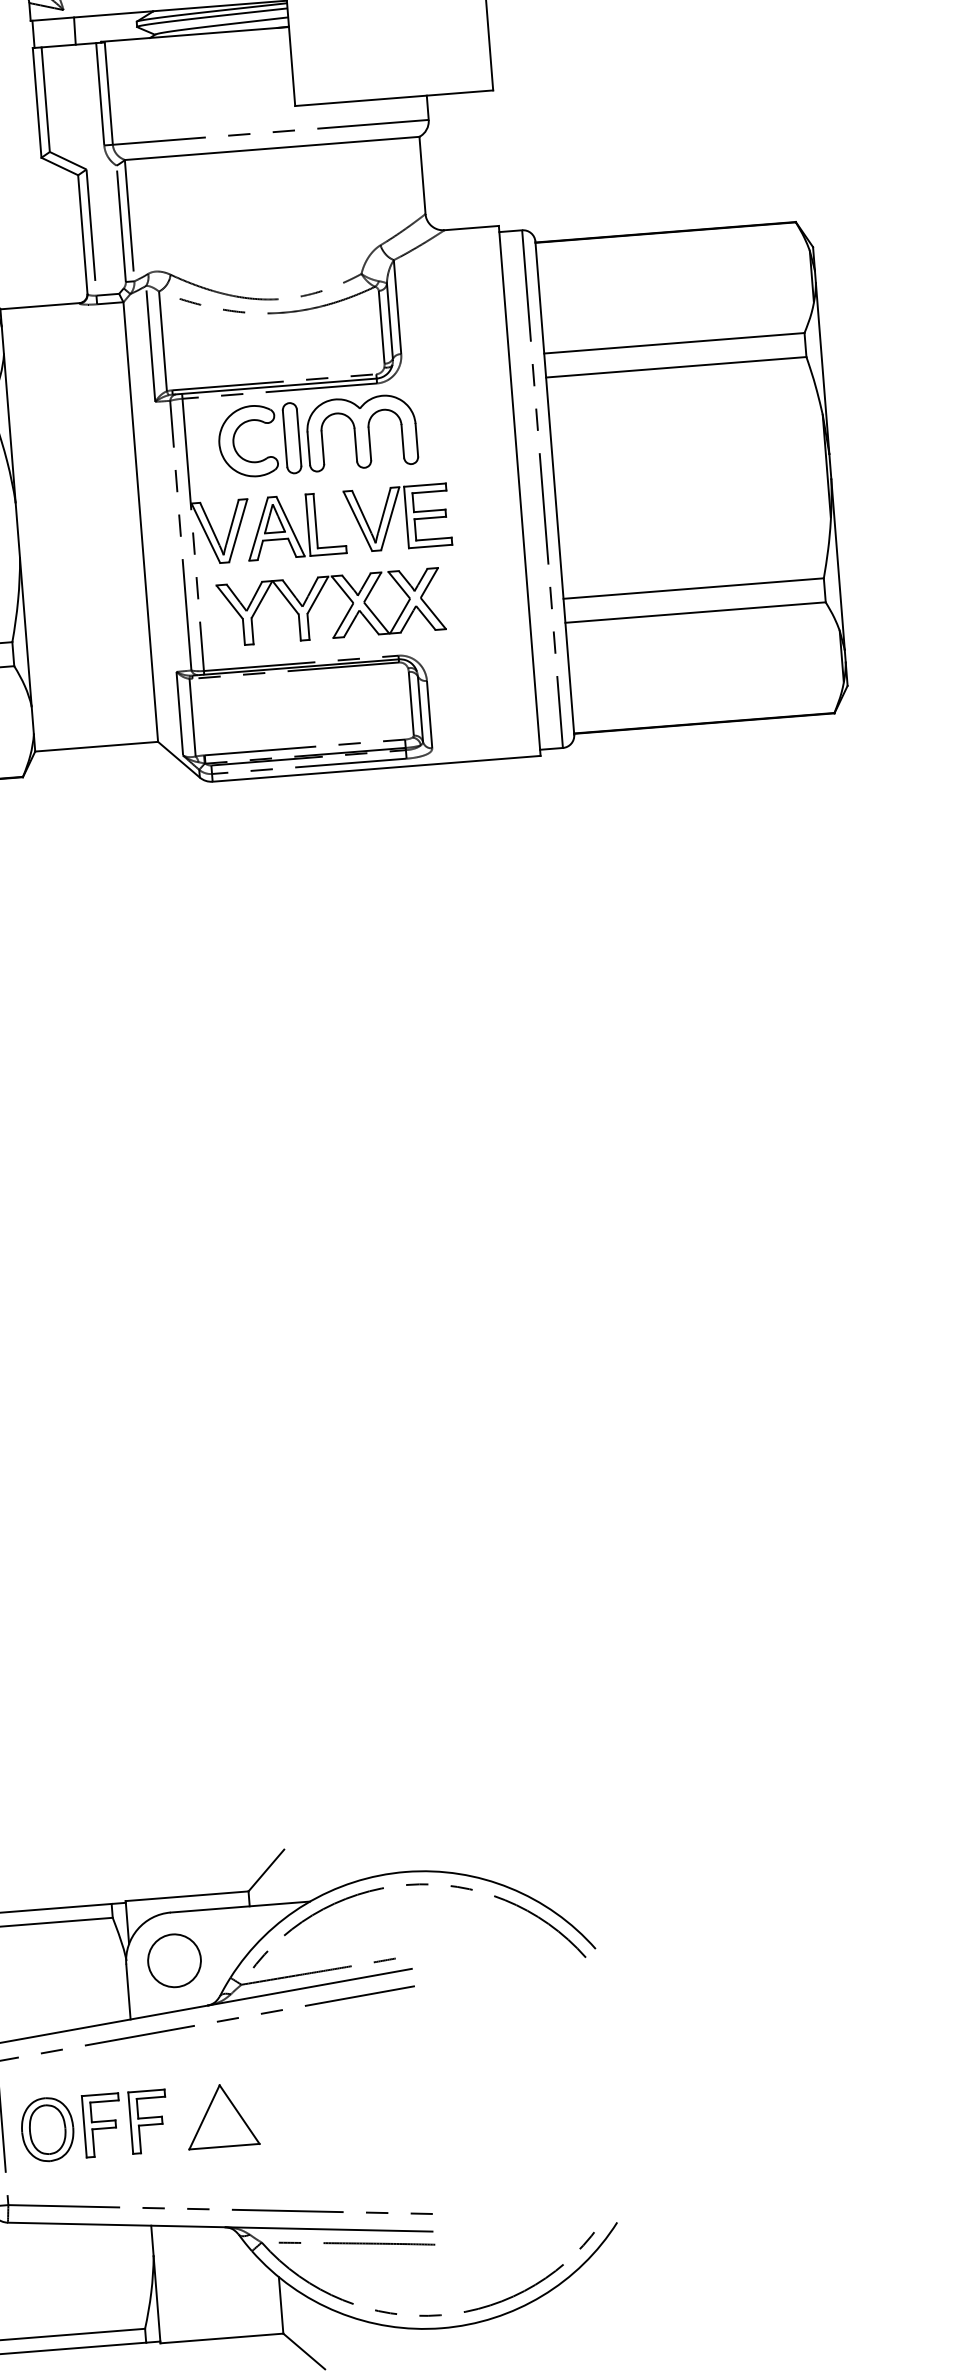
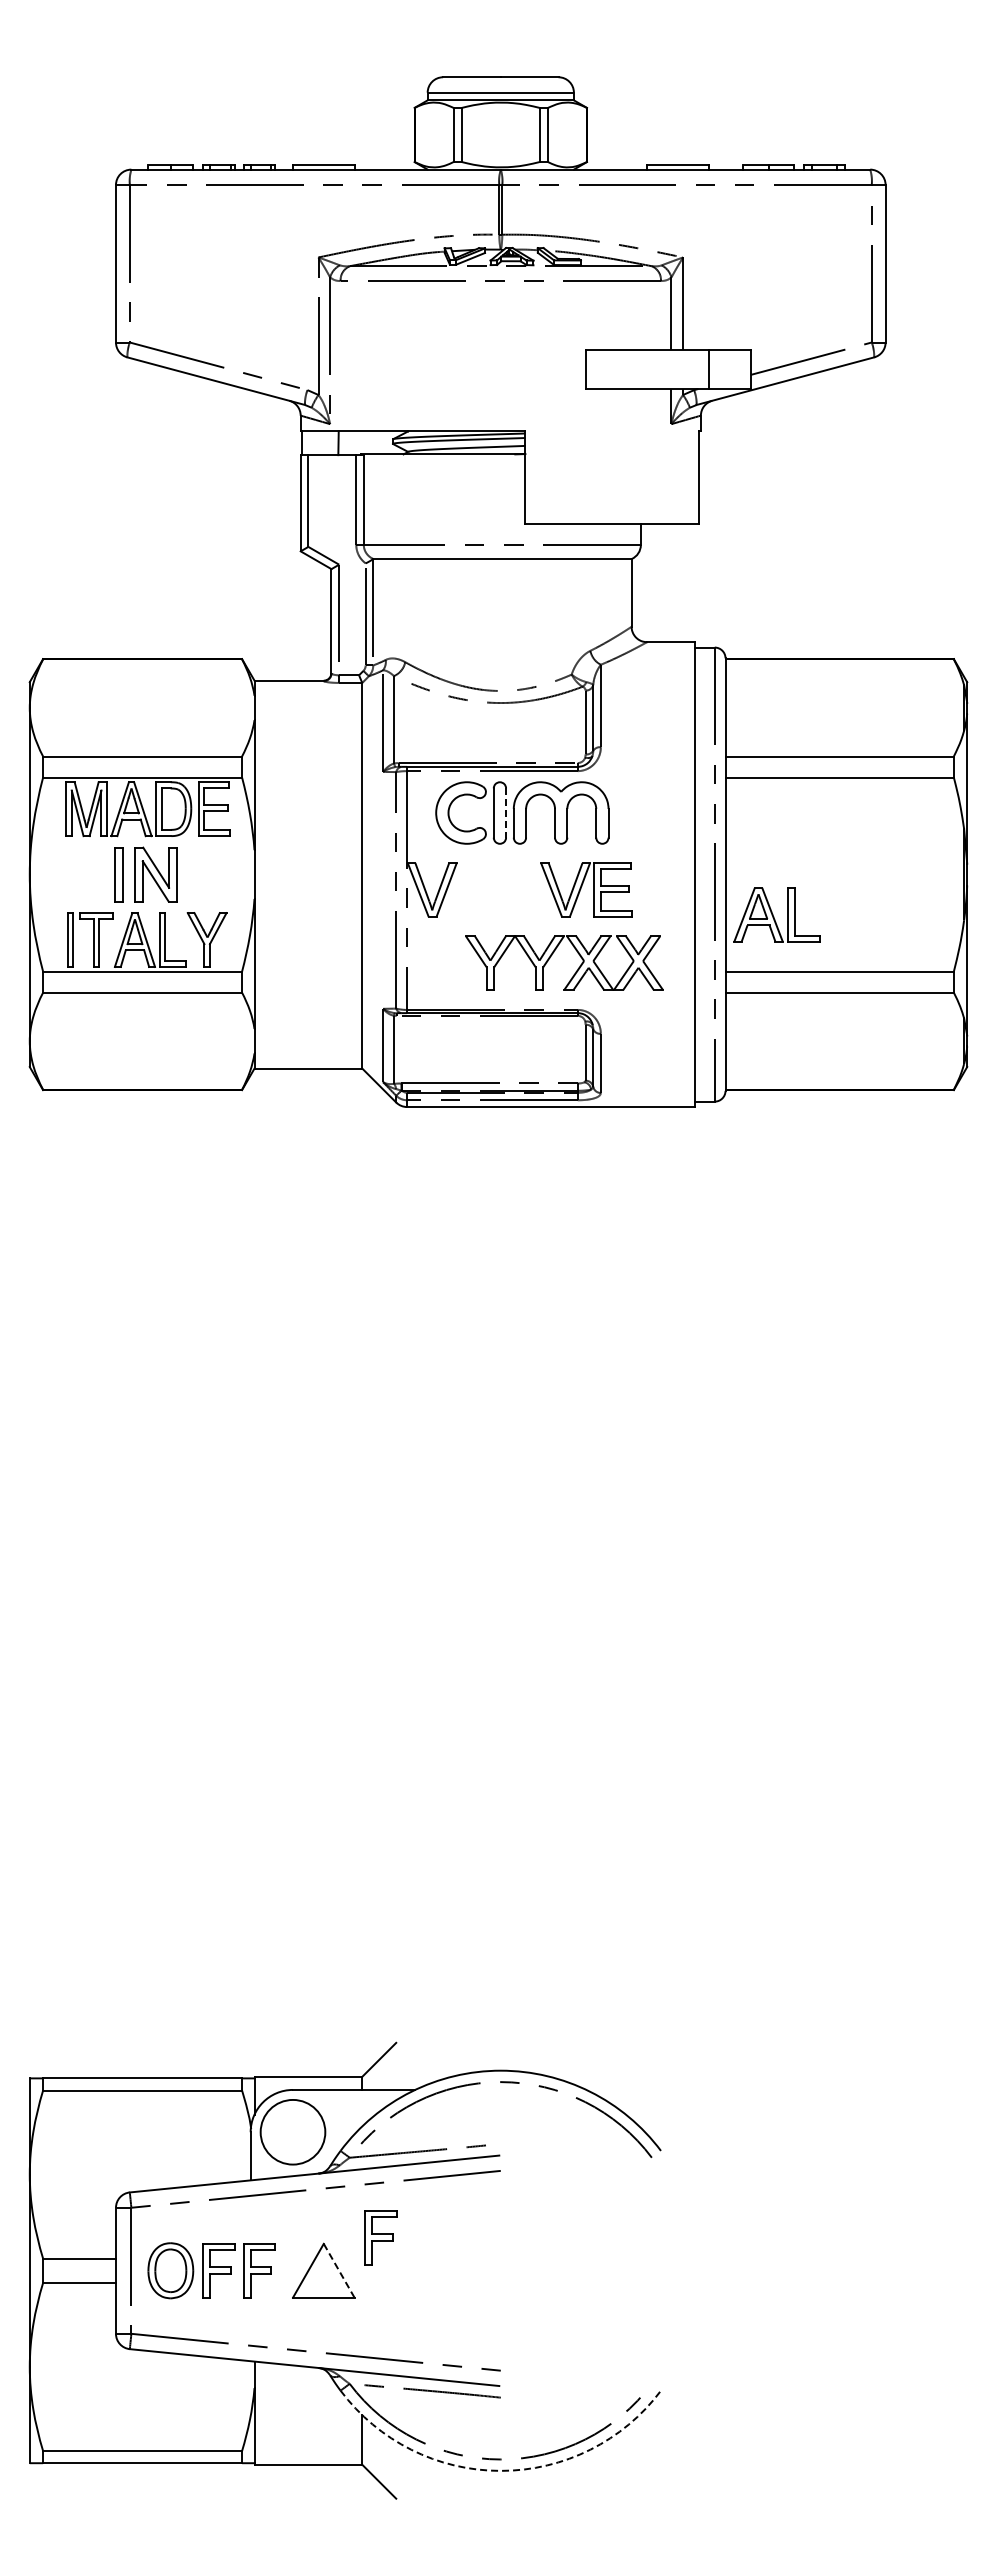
line: (299, 438) -> (506, 813), solid -> dashed
part: (295, 525) -> (776, 914), moved
part: (316, 599) -> (552, 955), moved
circle: (173, 1961) -> (292, 2132), size x1.4
part: (283, 2072) -> (380, 2237), added
line: (238, 2114) -> (338, 2270), solid -> dashed
arc: (441, 2327) -> (500, 2470), solid -> dashed

